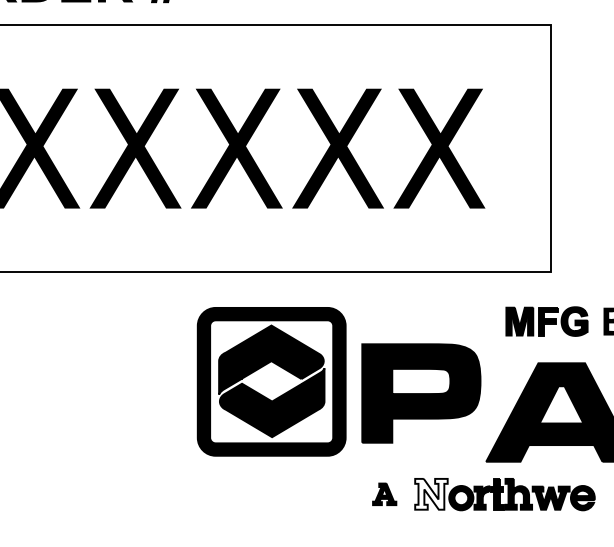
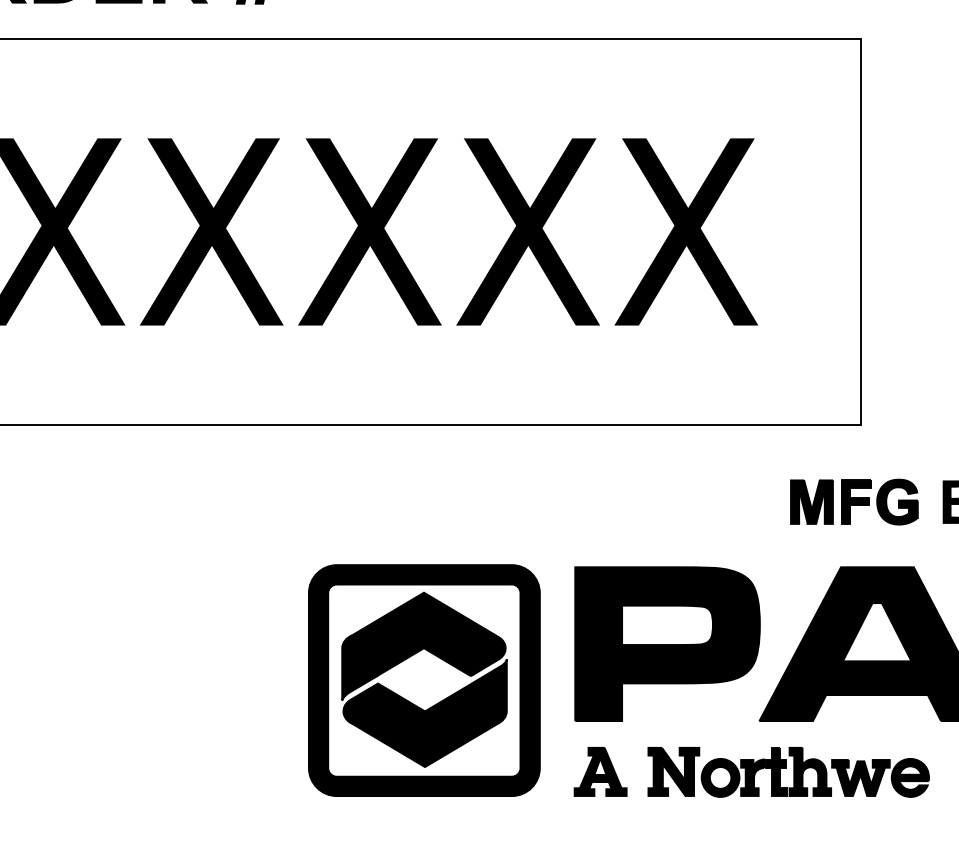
part: (271, 381) -> (424, 680), moved
part: (421, 393) -> (667, 644), moved
fill: (431, 493) -> (673, 770), added
part: (384, 494) -> (600, 772), size x1.43

